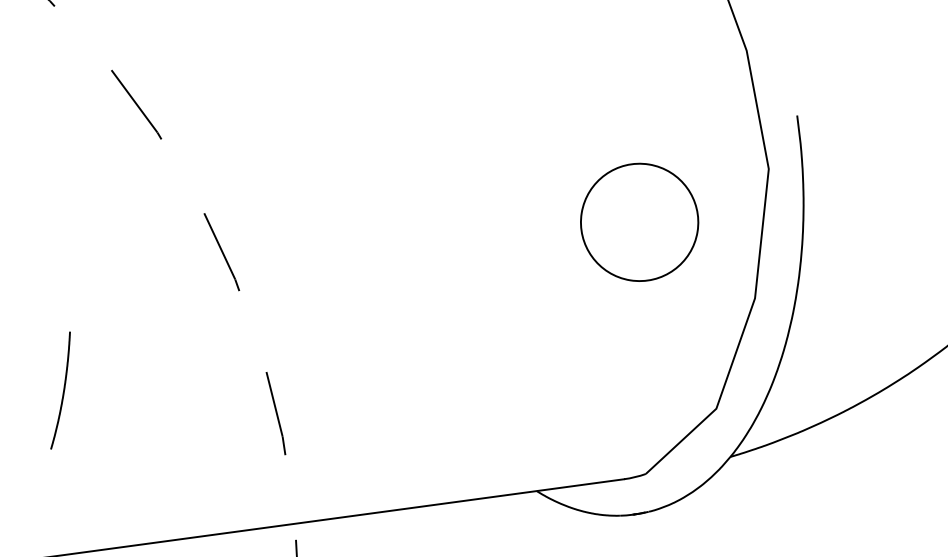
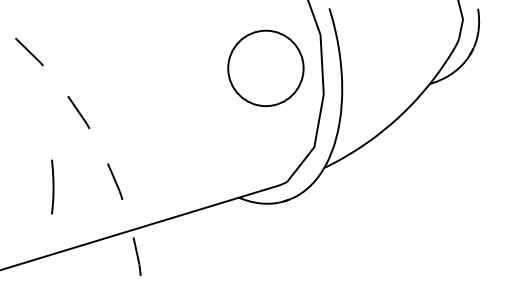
circle: (638, 222) -> (265, 68), size x1.4
line: (61, 389) -> (52, 186), moved

